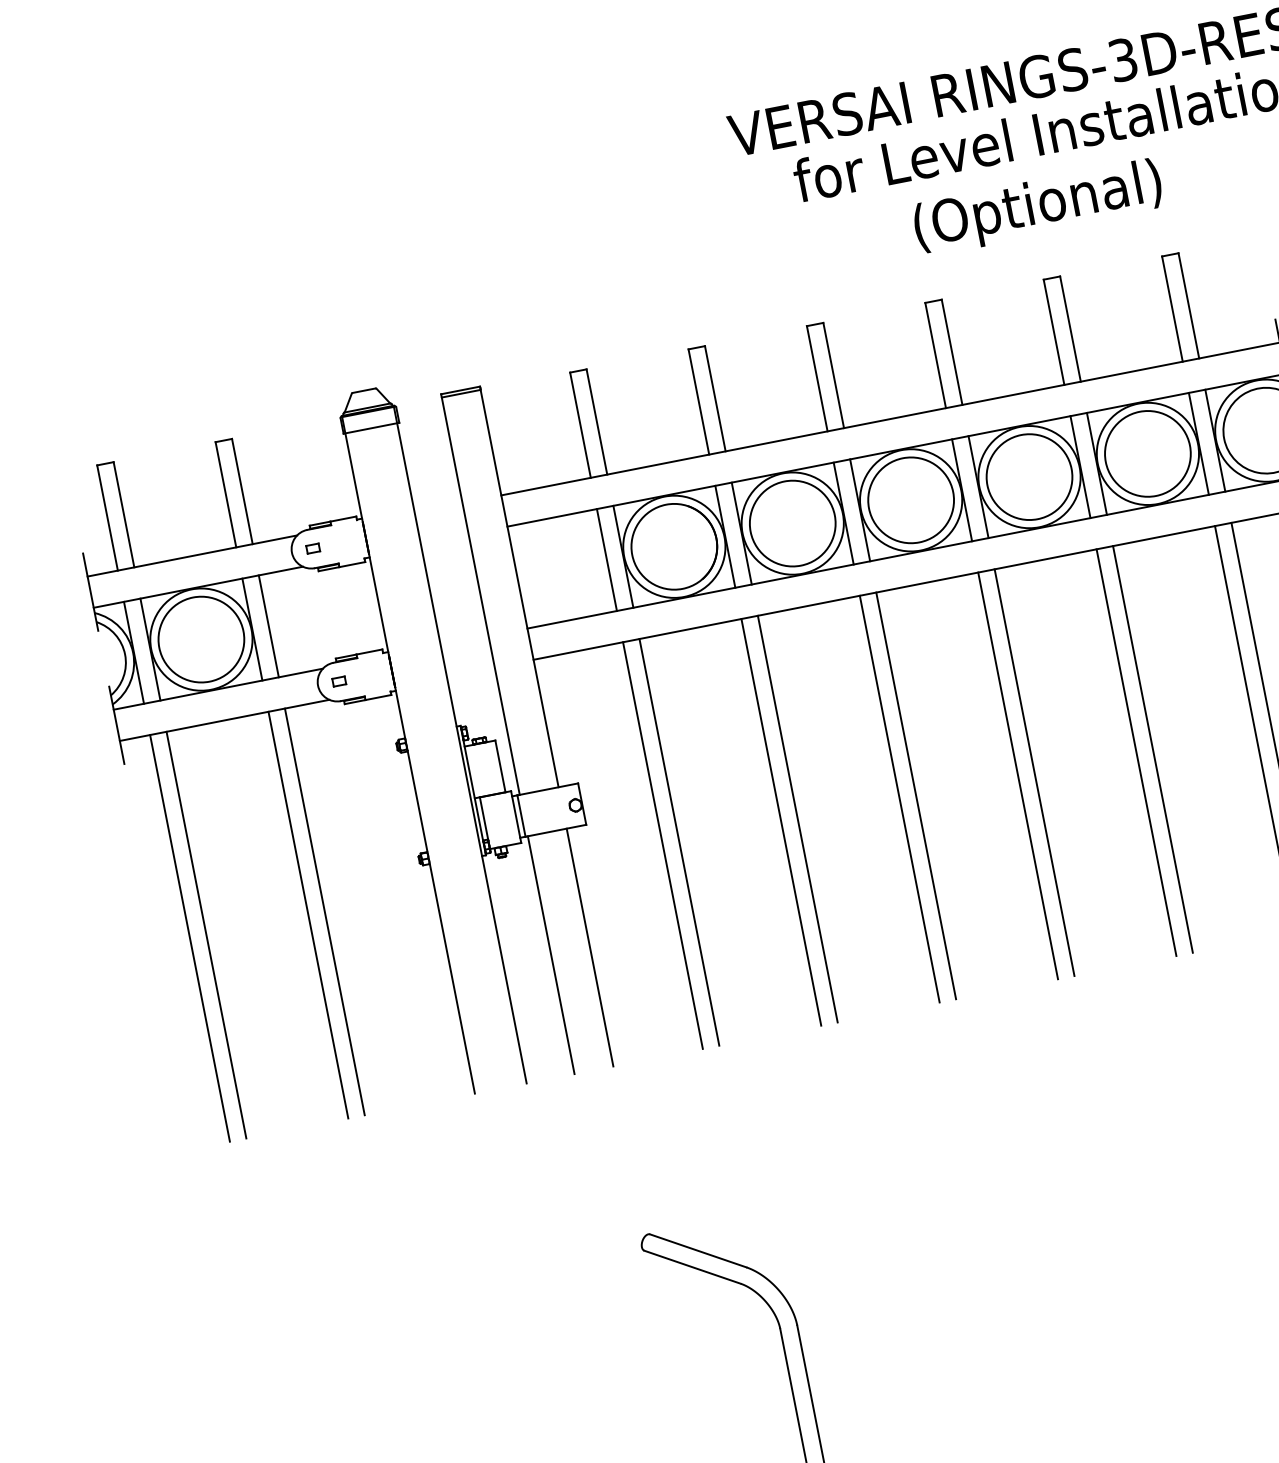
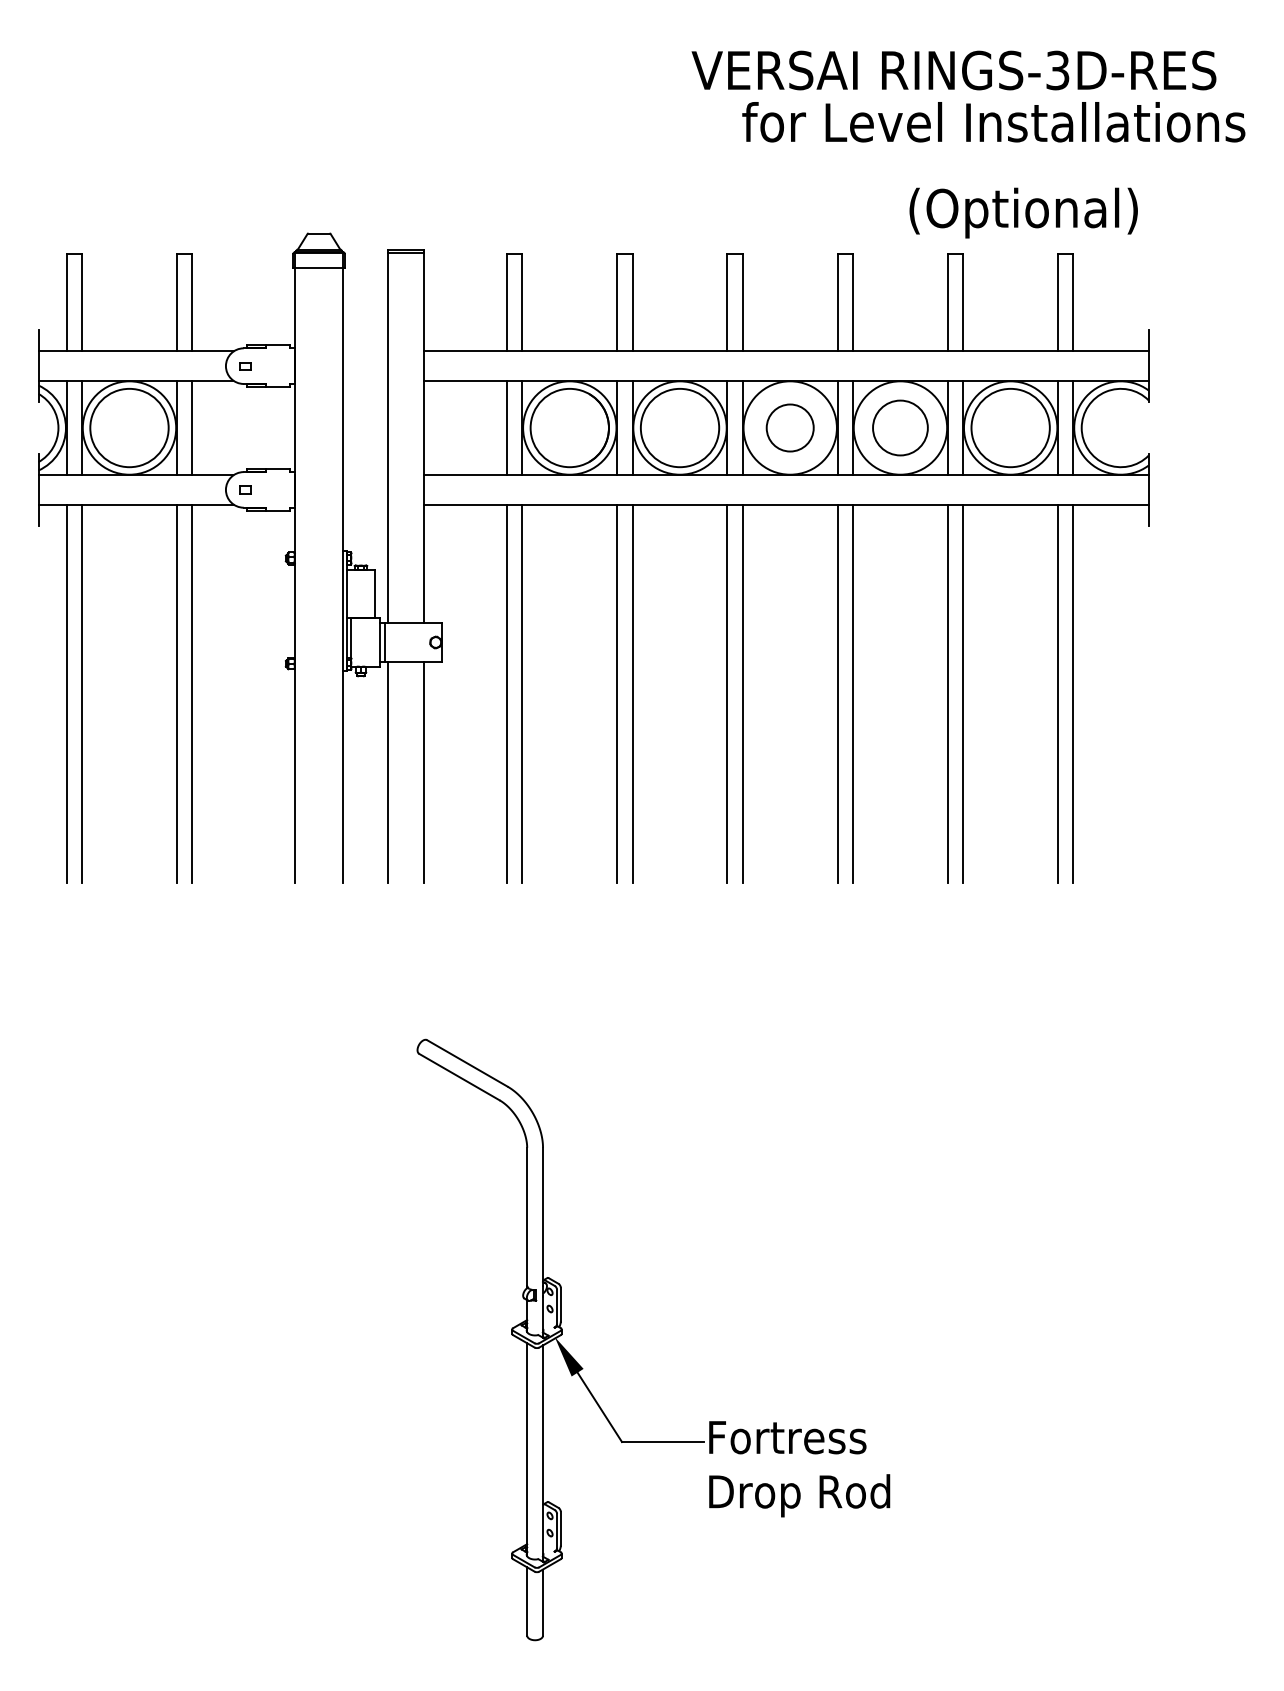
text: (1037, 207) -> (1023, 212), moved
circle: (1029, 476) -> (900, 427), size x0.7
circle: (911, 499) -> (790, 427), size x0.6

